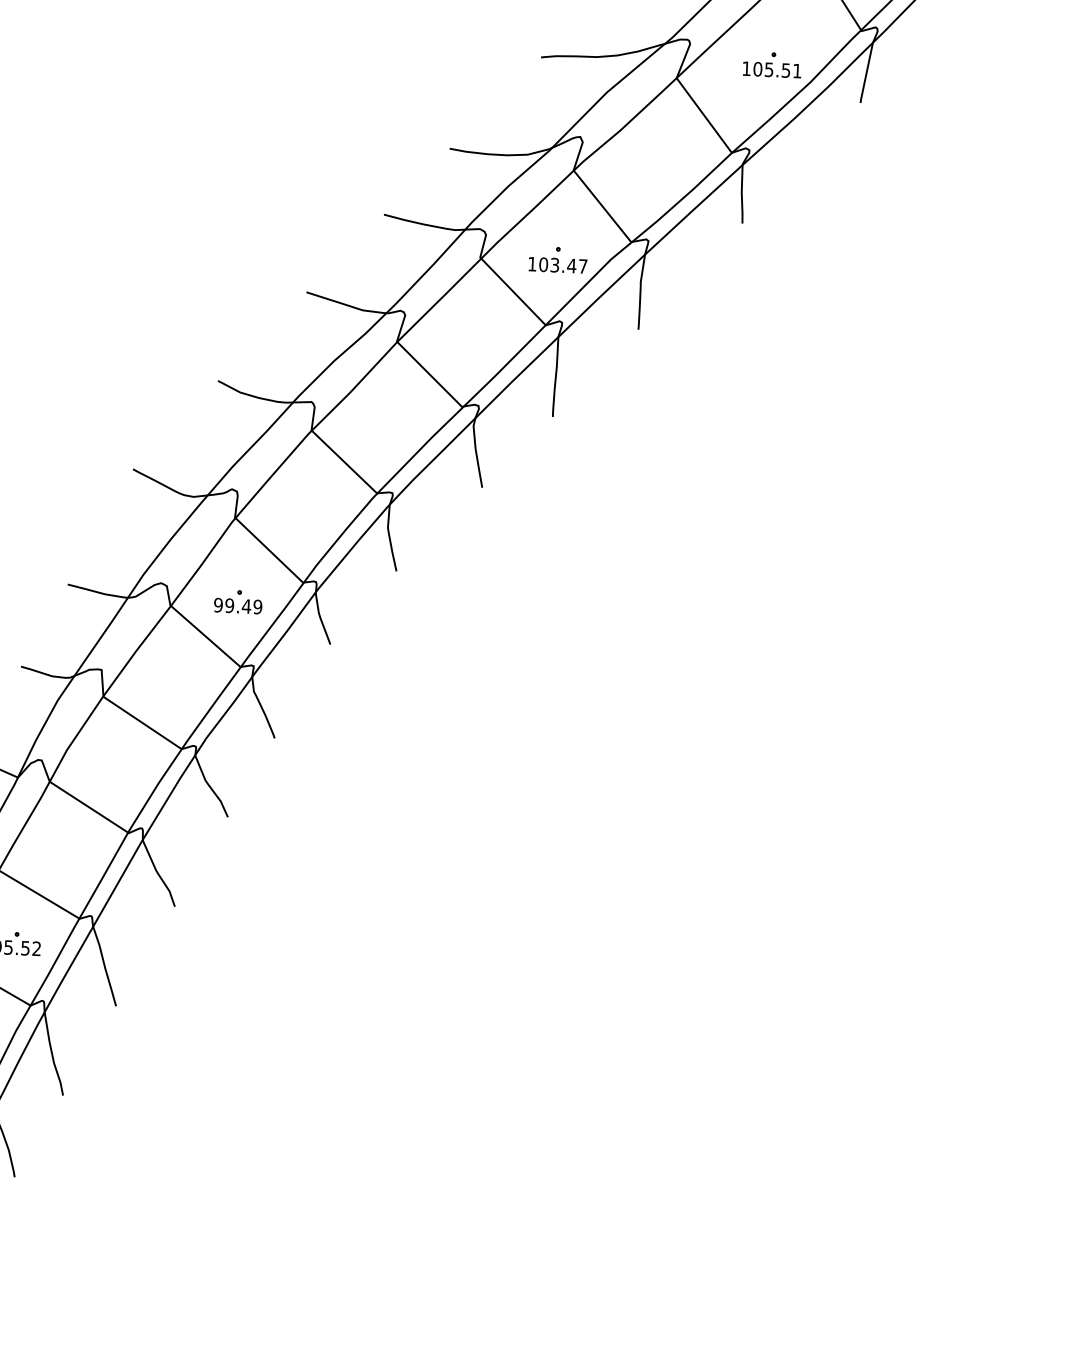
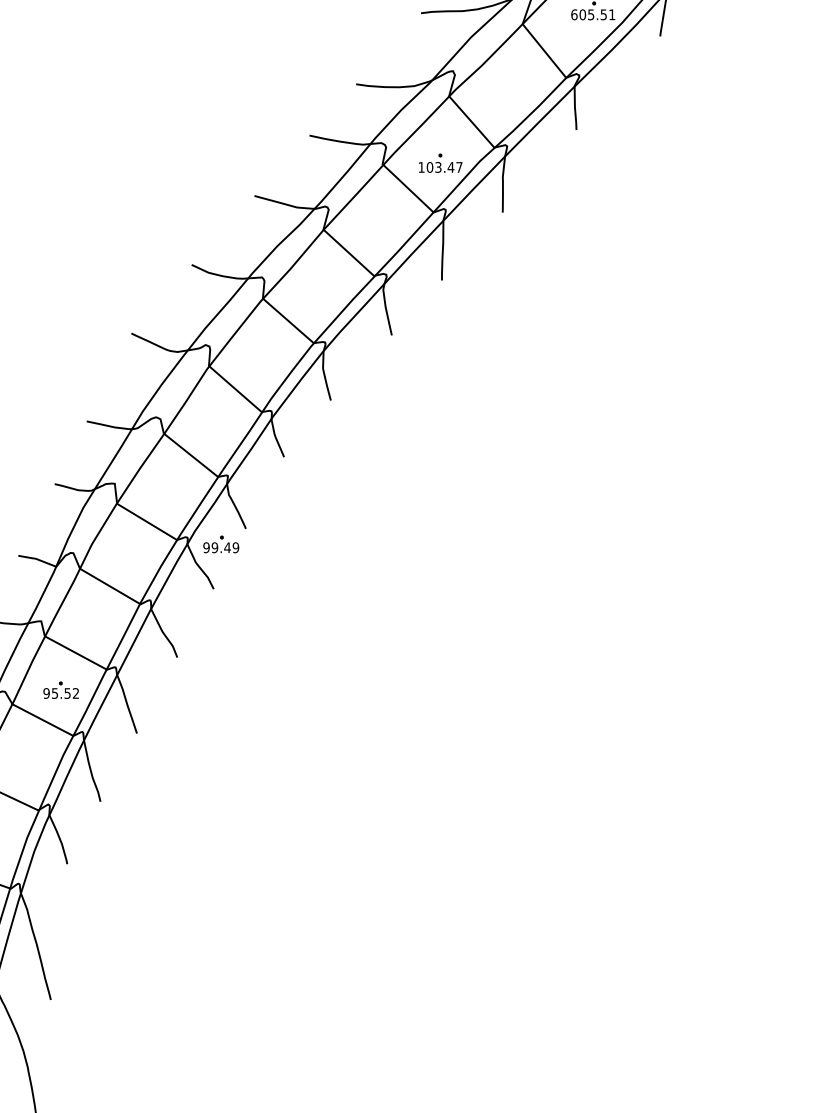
text: (746, 68) -> (574, 14), 105.51 -> 605.51
part: (238, 601) -> (221, 544), moved

